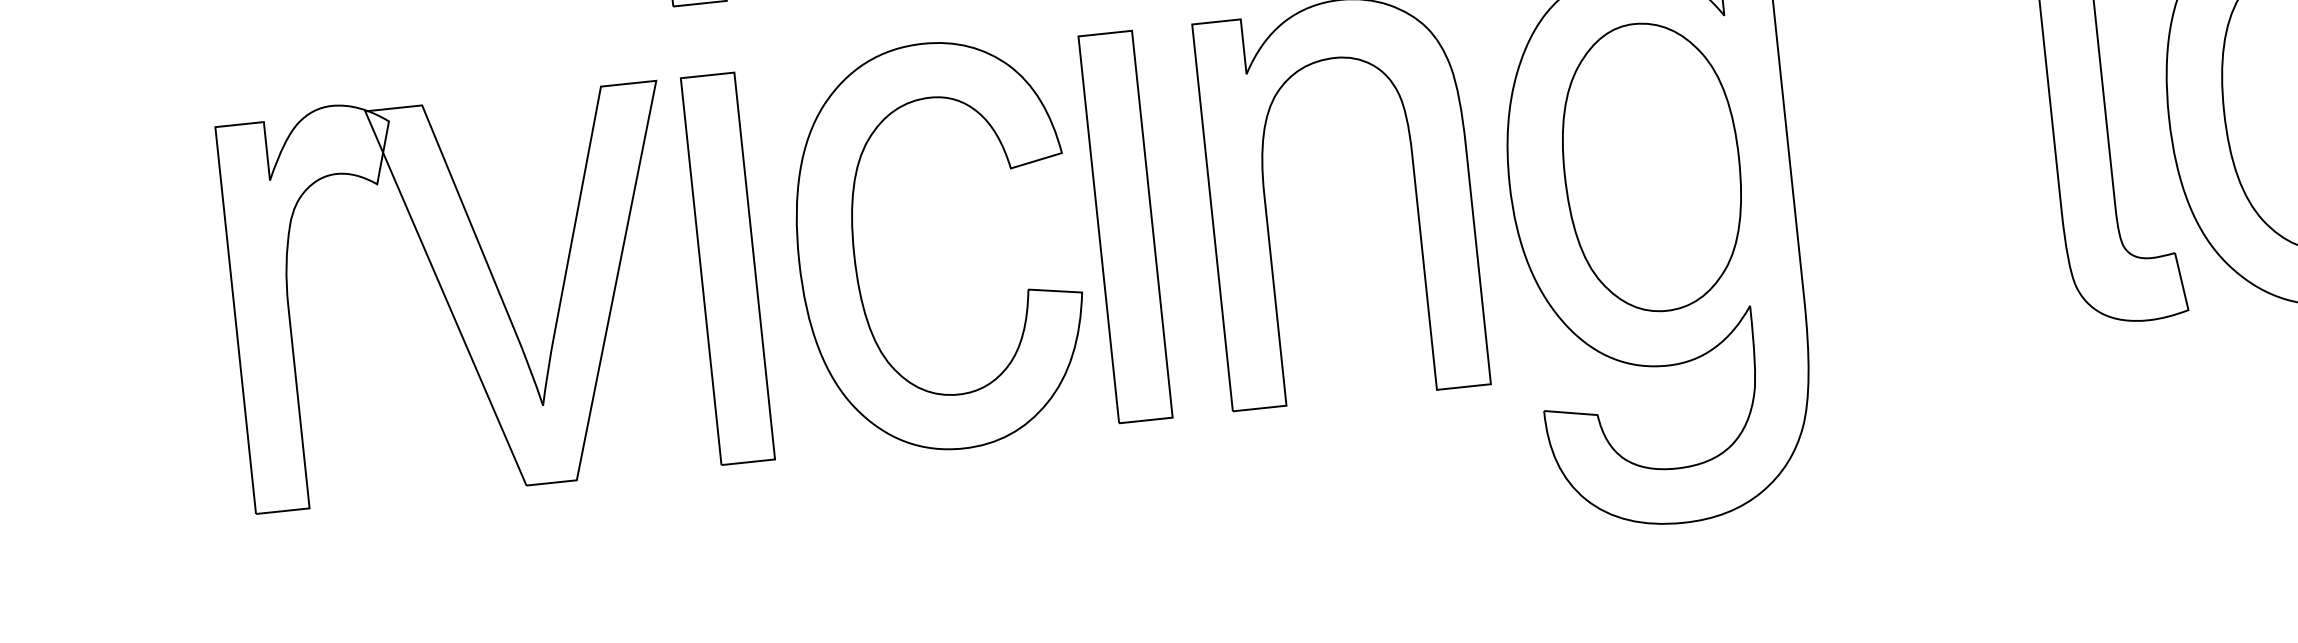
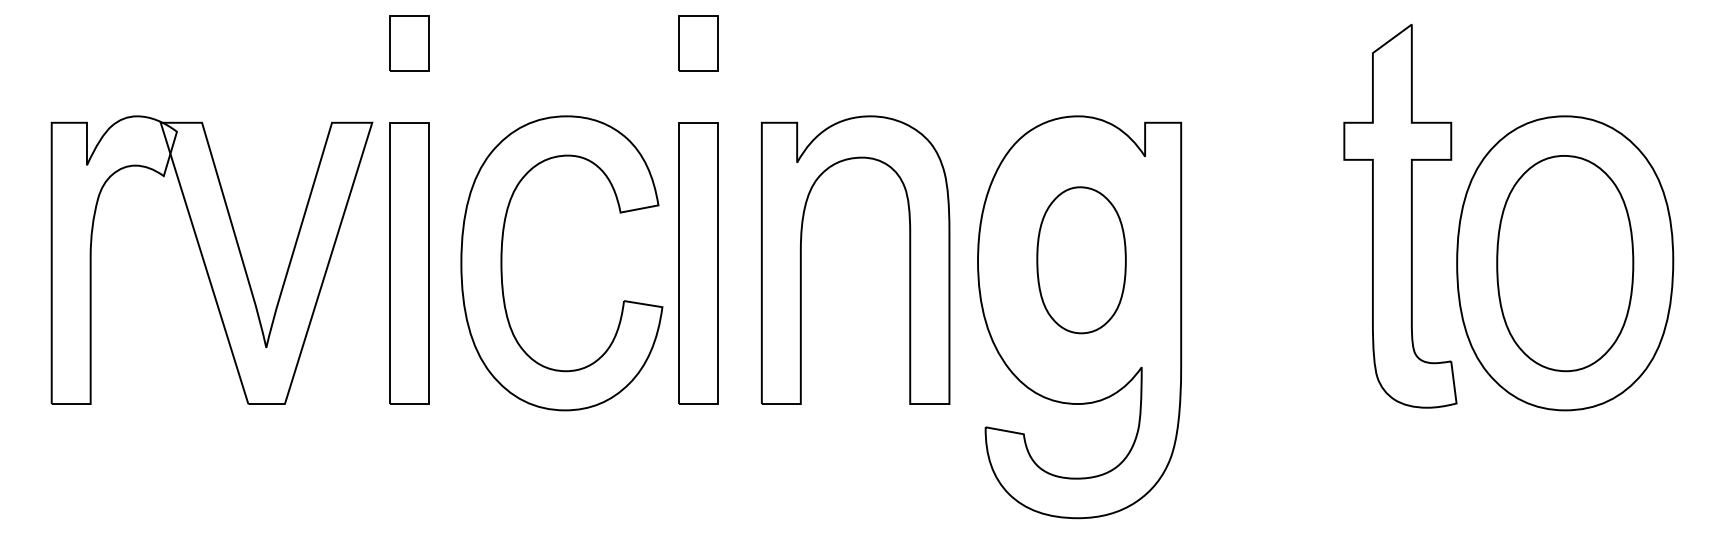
part: (1651, 167) -> (1081, 260), size x0.7

